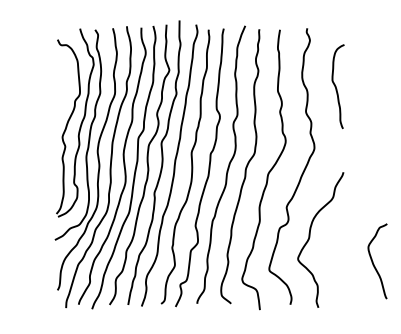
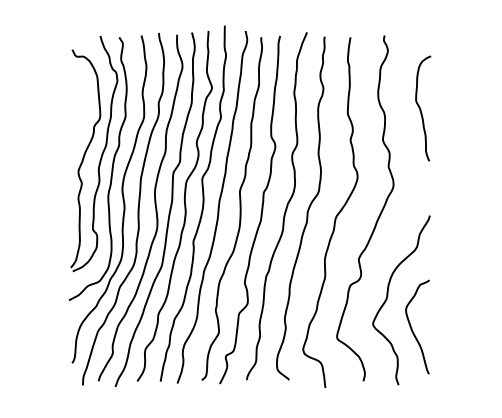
curve: (373, 261) -> (412, 327), moved

